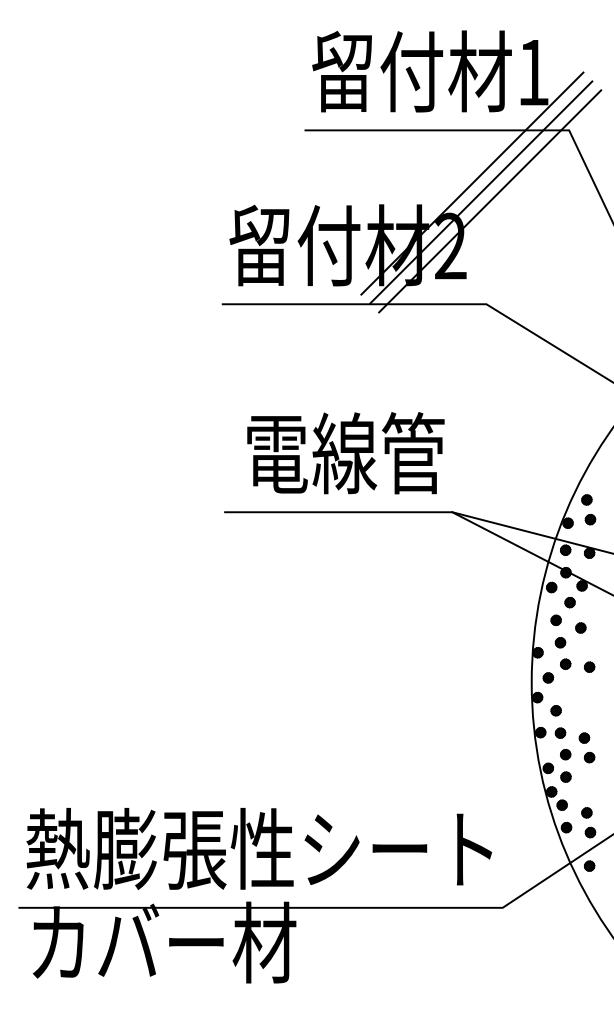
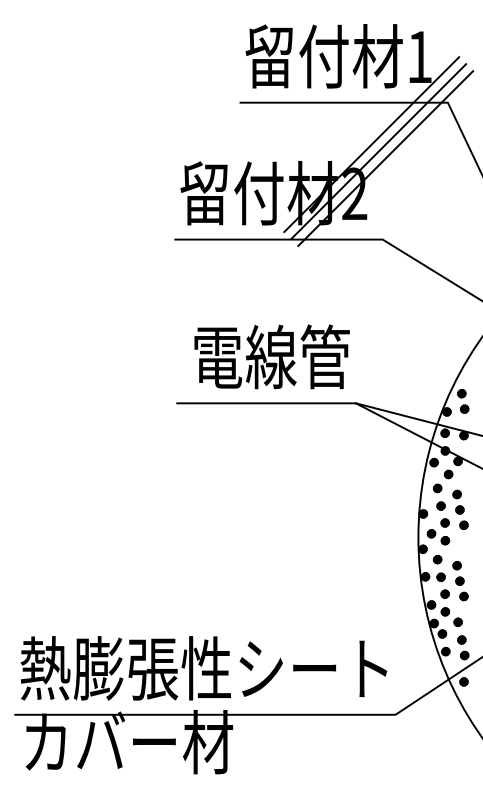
part: (584, 647) -> (459, 509), added
part: (565, 686) -> (445, 540), added
part: (580, 718) -> (456, 565), added
part: (581, 790) -> (457, 622), added

